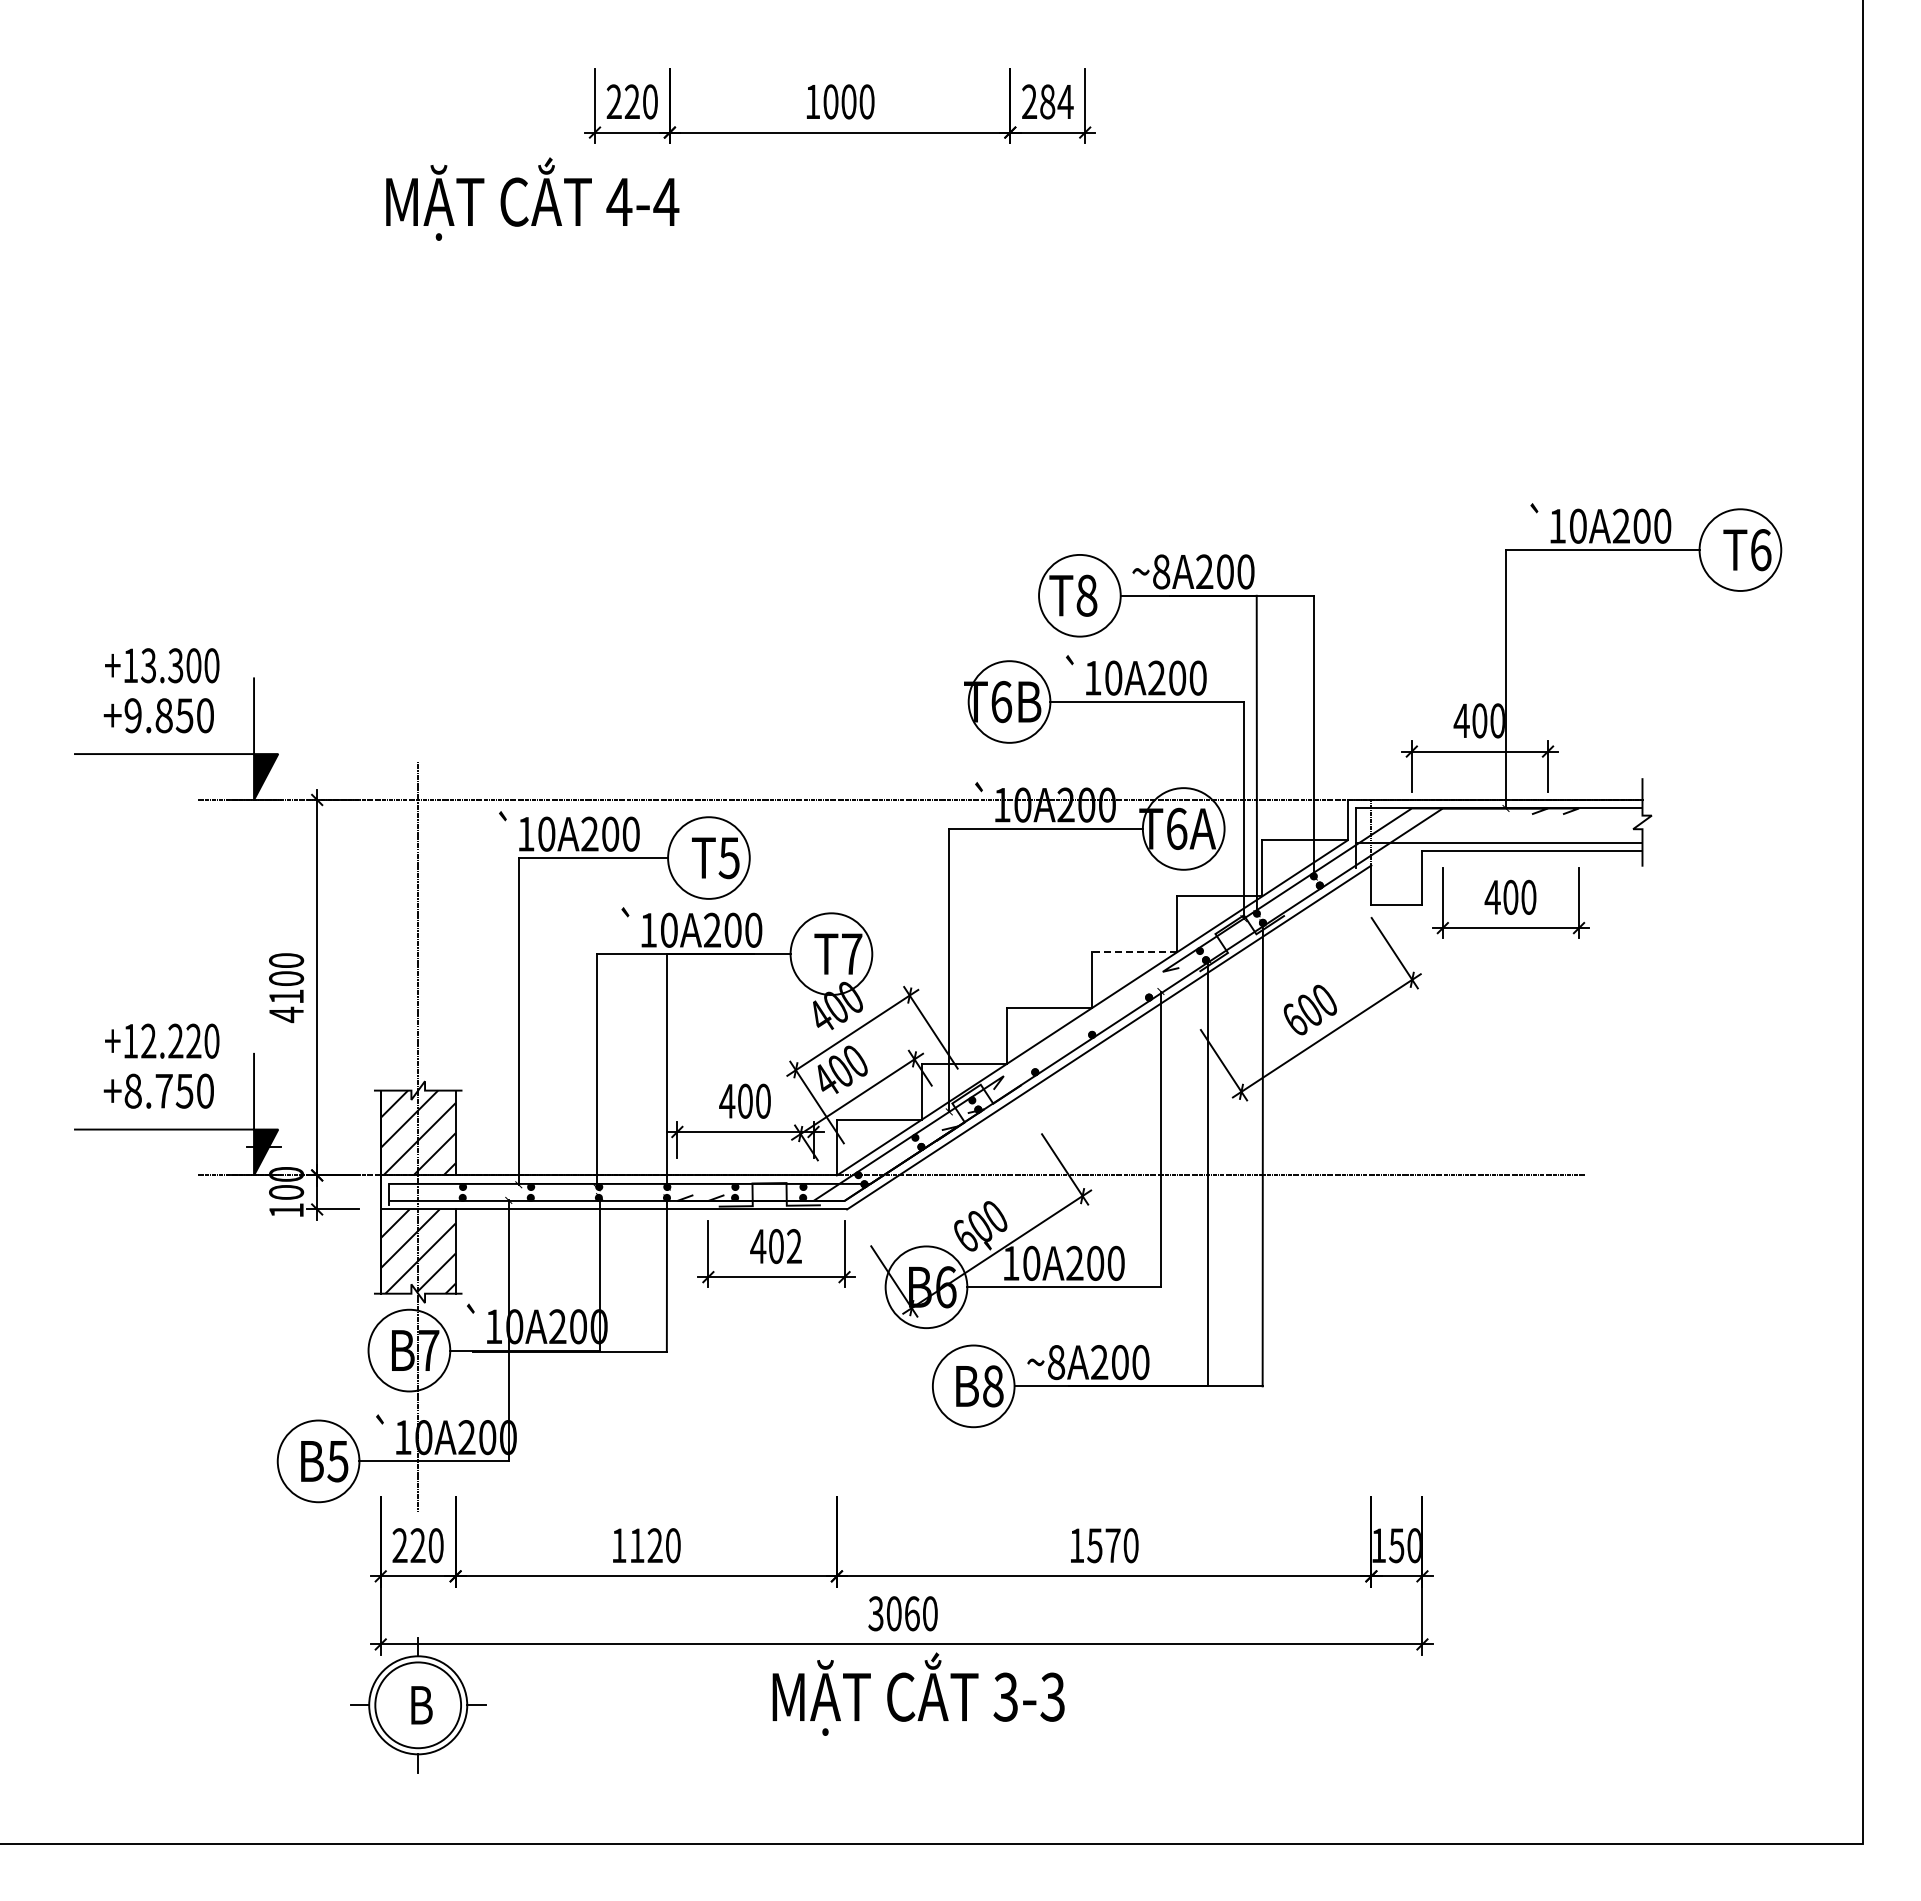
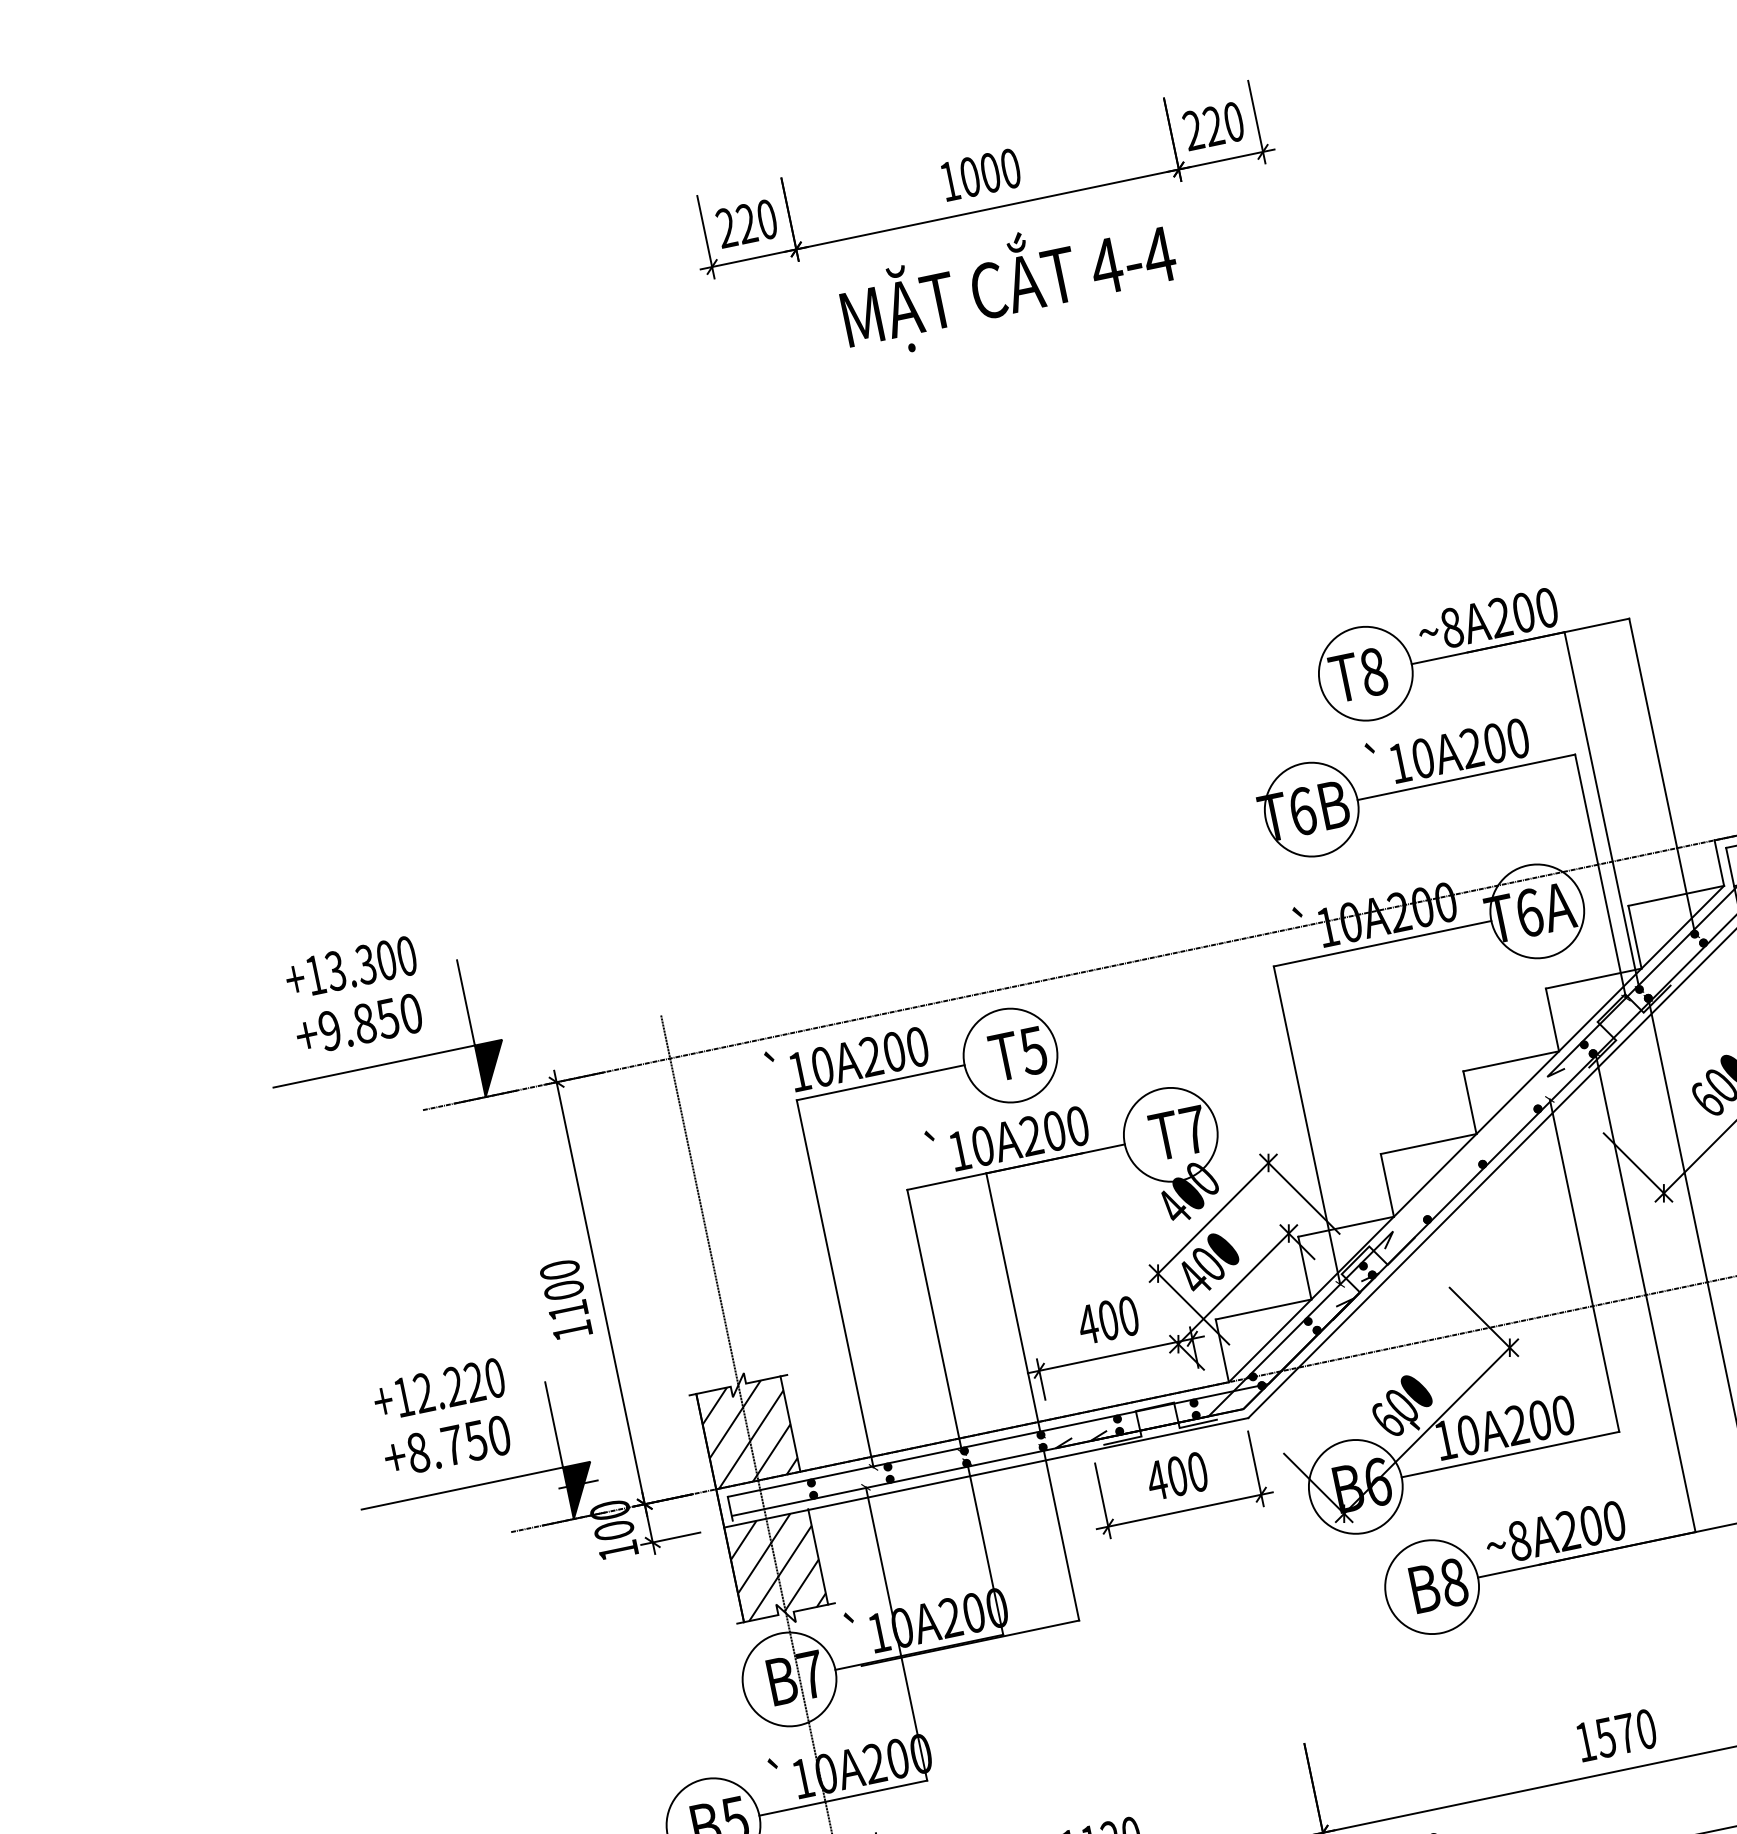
text: (1056, 101) -> (1223, 123), 284 -> 220
text: (532, 198) -> (1008, 282), moved
line: (1134, 952) -> (1510, 1061), dashed -> solid
text: (286, 1014) -> (572, 1330), 4100 -> 1100
text: (794, 1246) -> (1197, 1472), 402 -> 400

